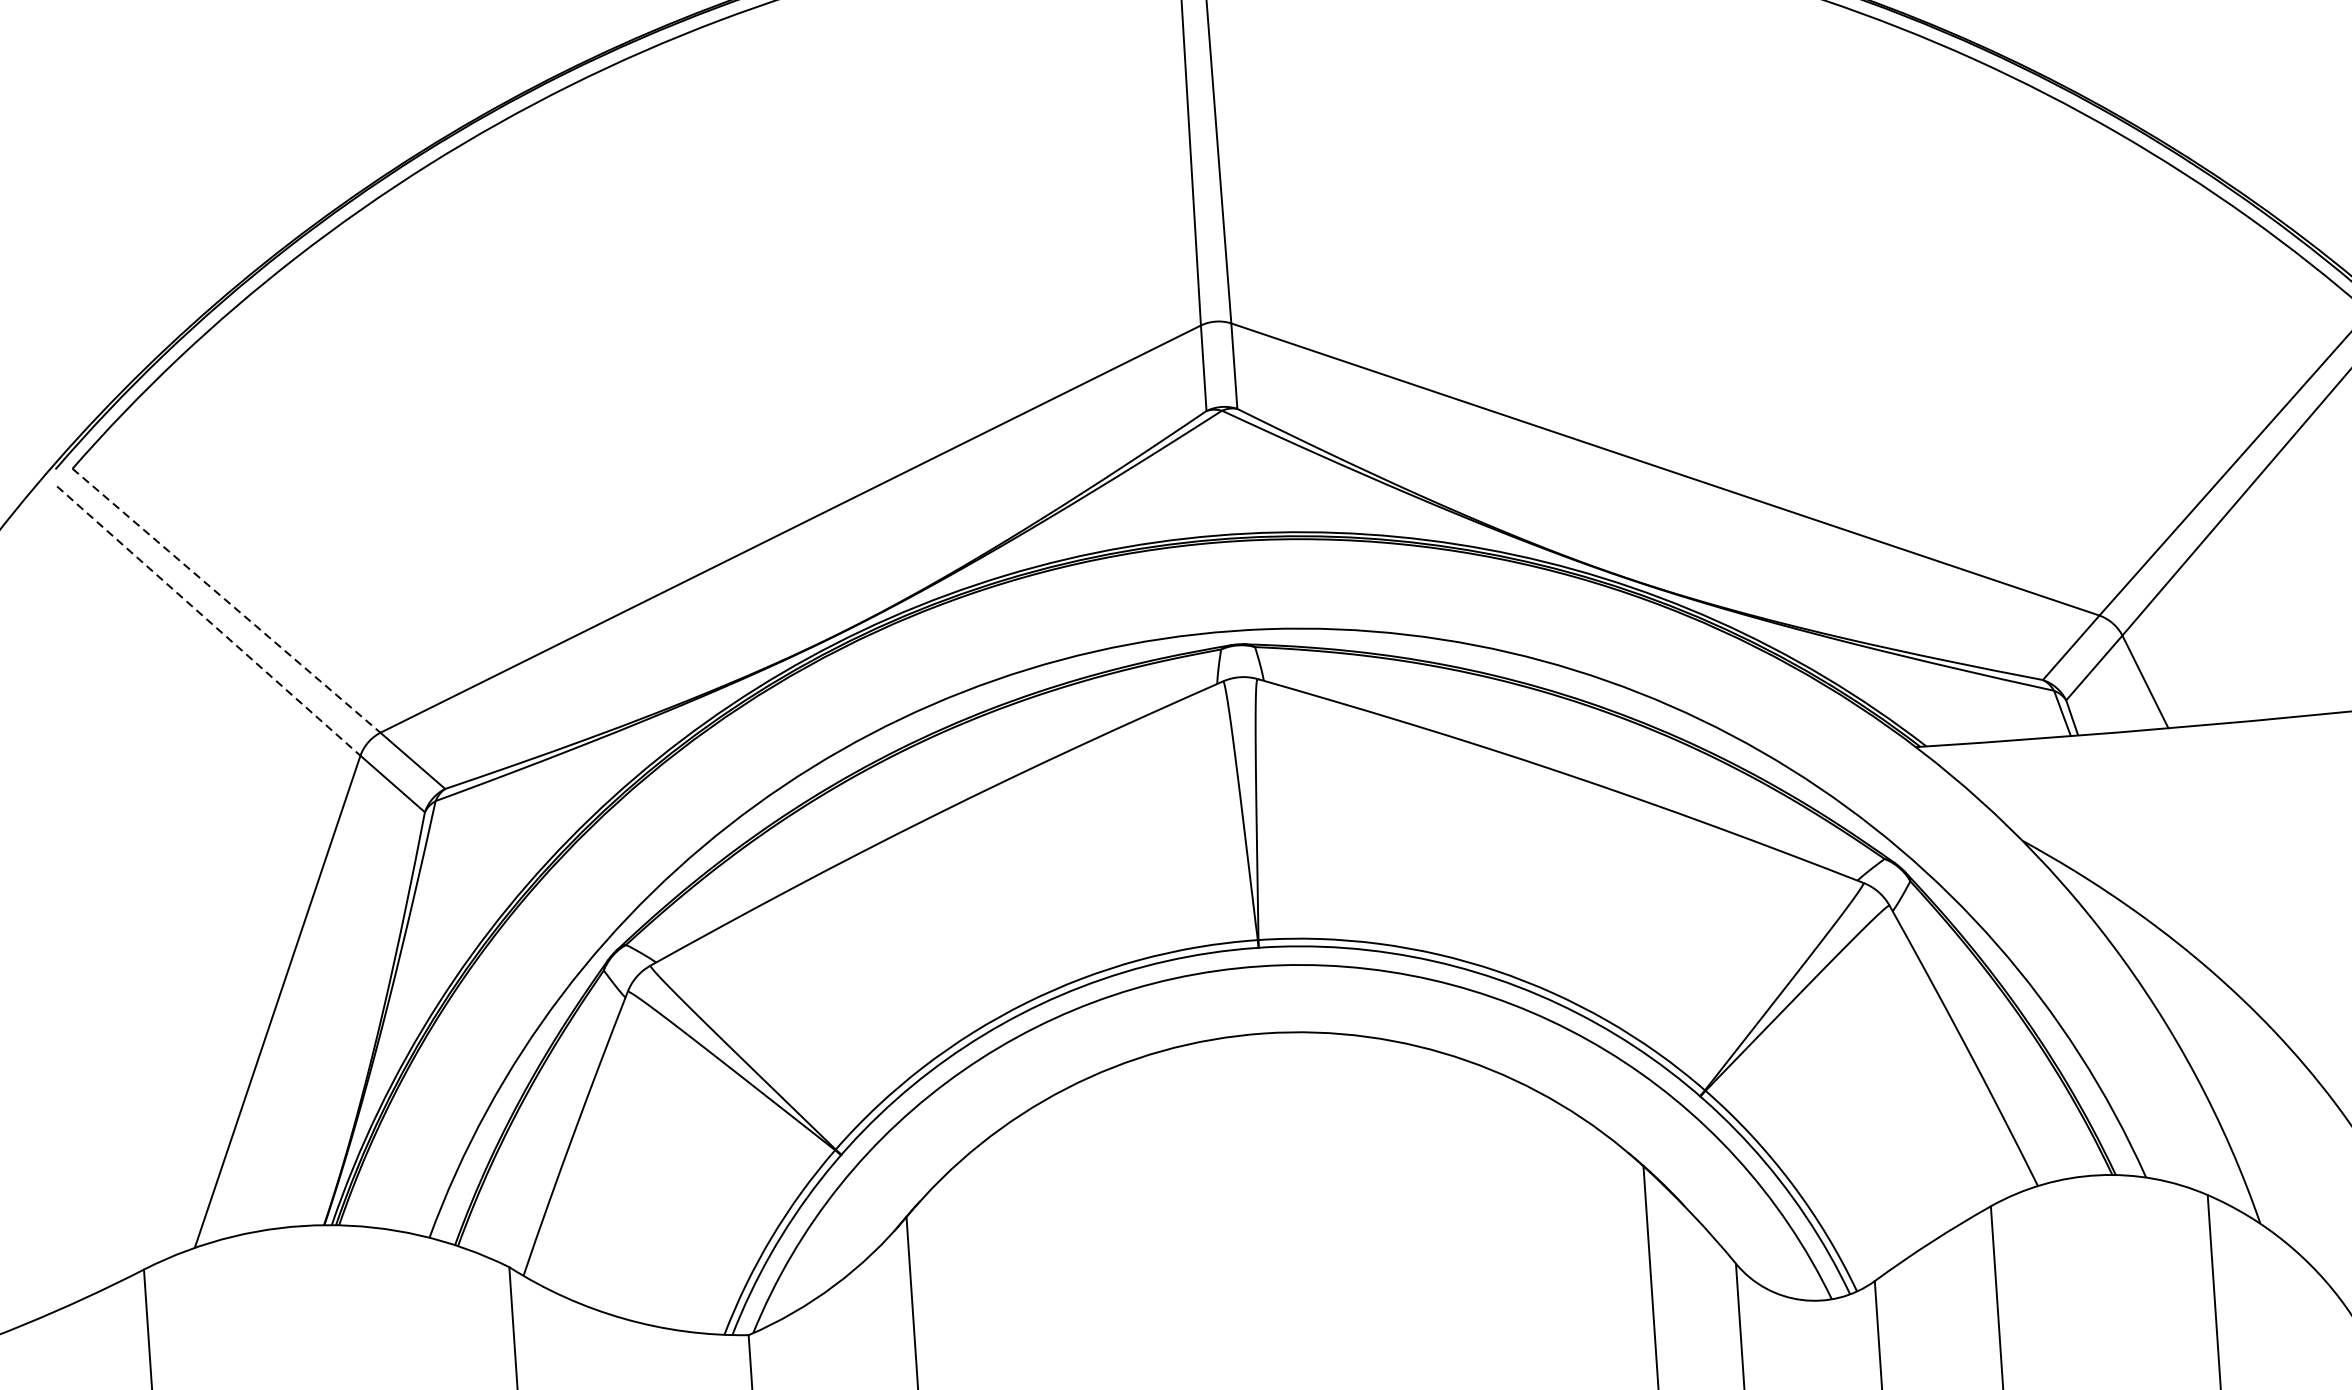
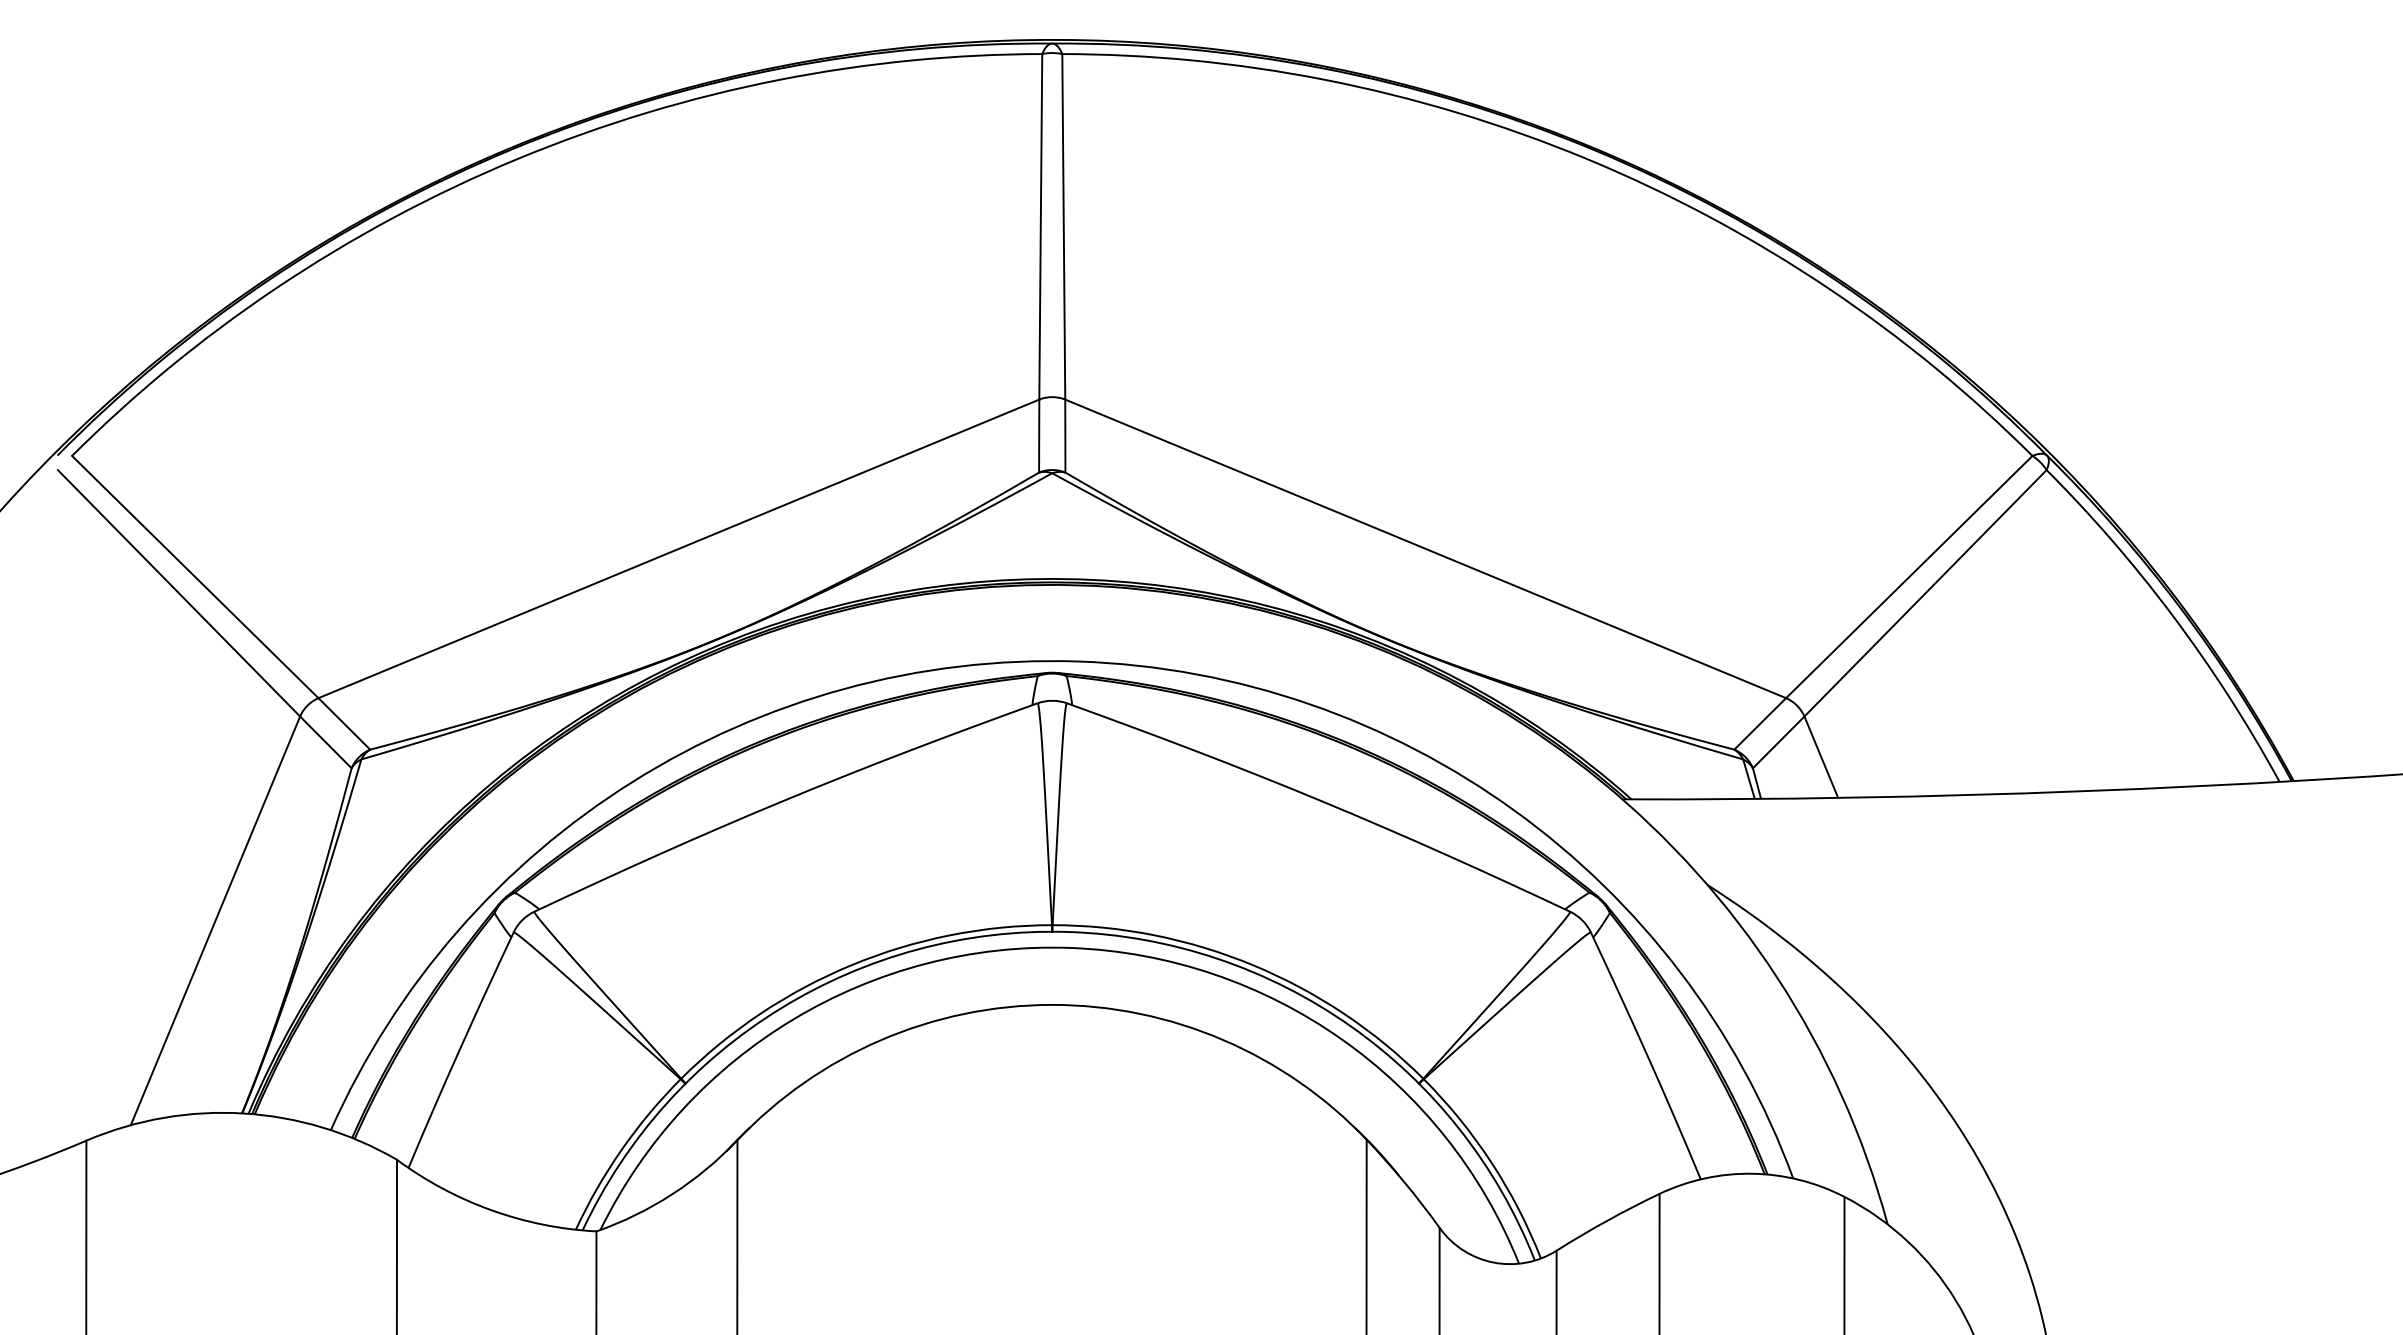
line: (226, 601) -> (195, 577), dashed -> solid
line: (209, 621) -> (179, 593), dashed -> solid

